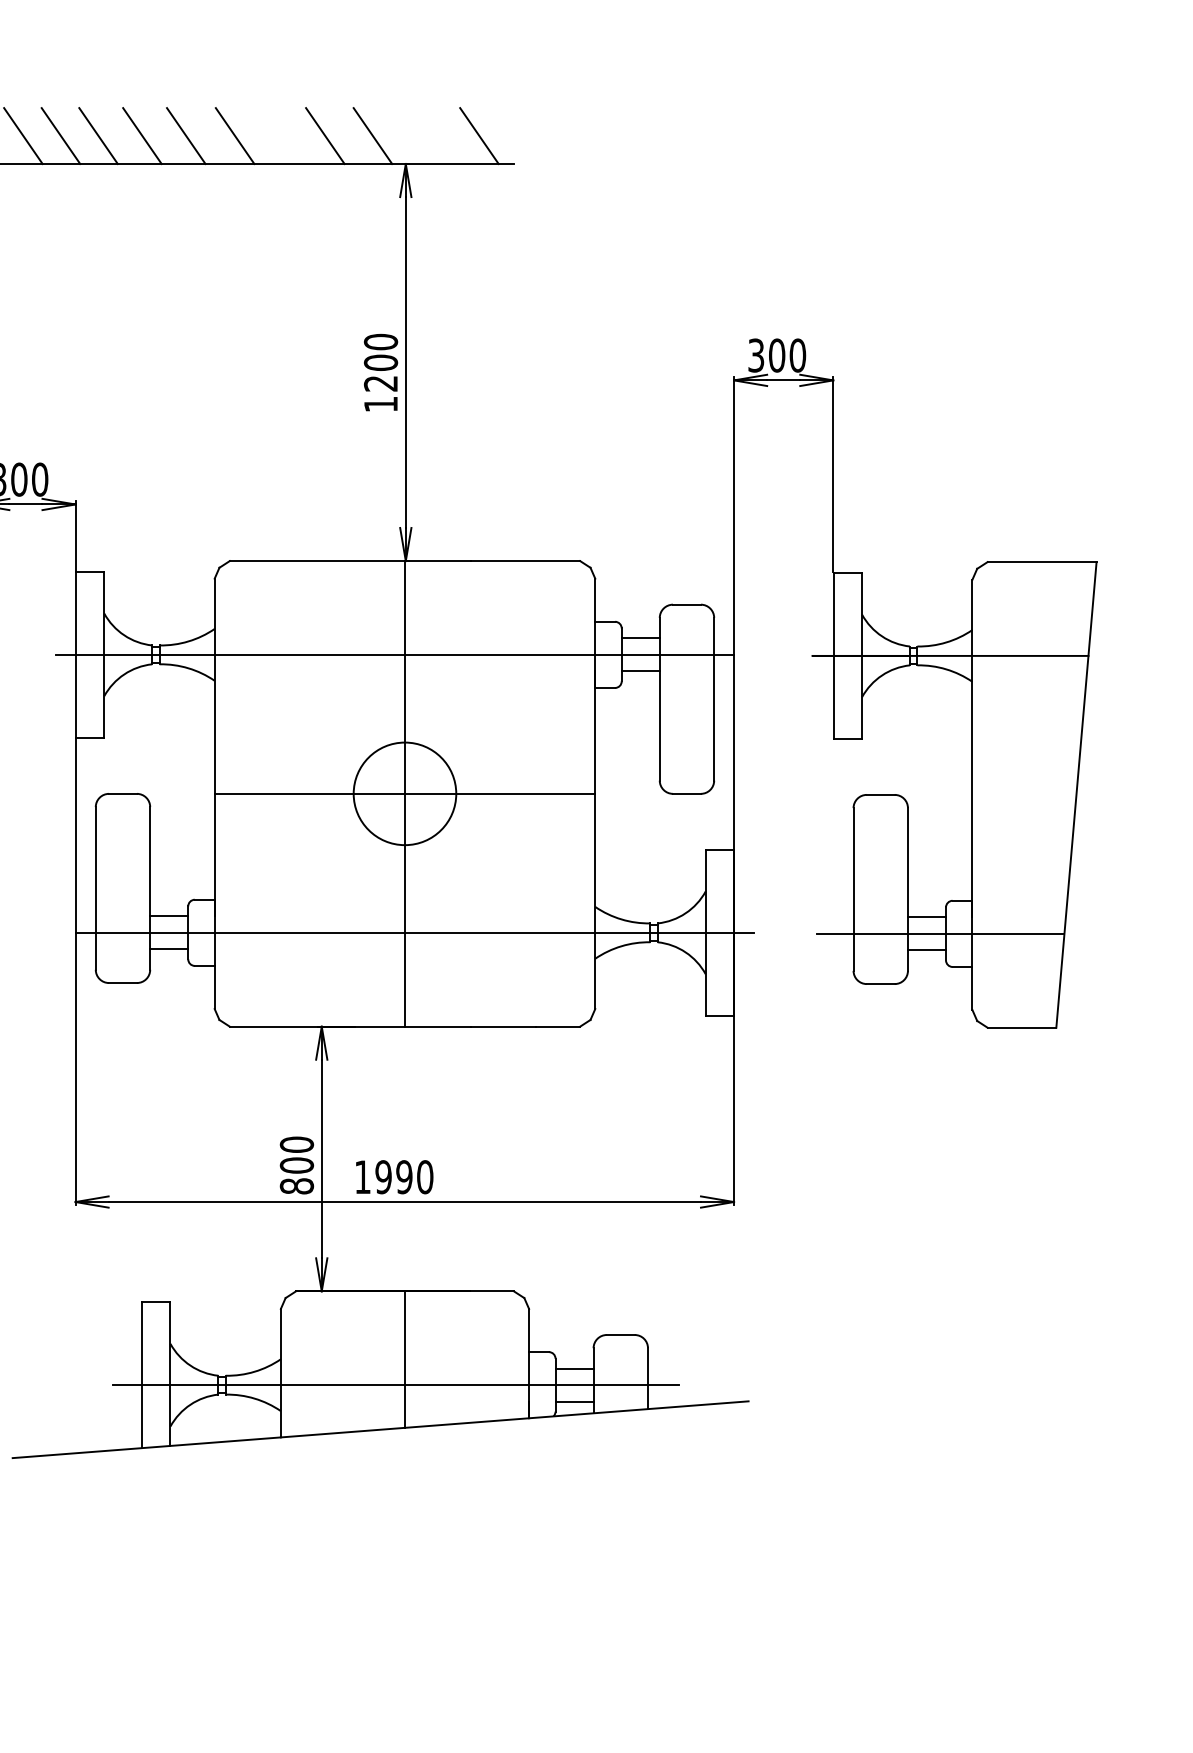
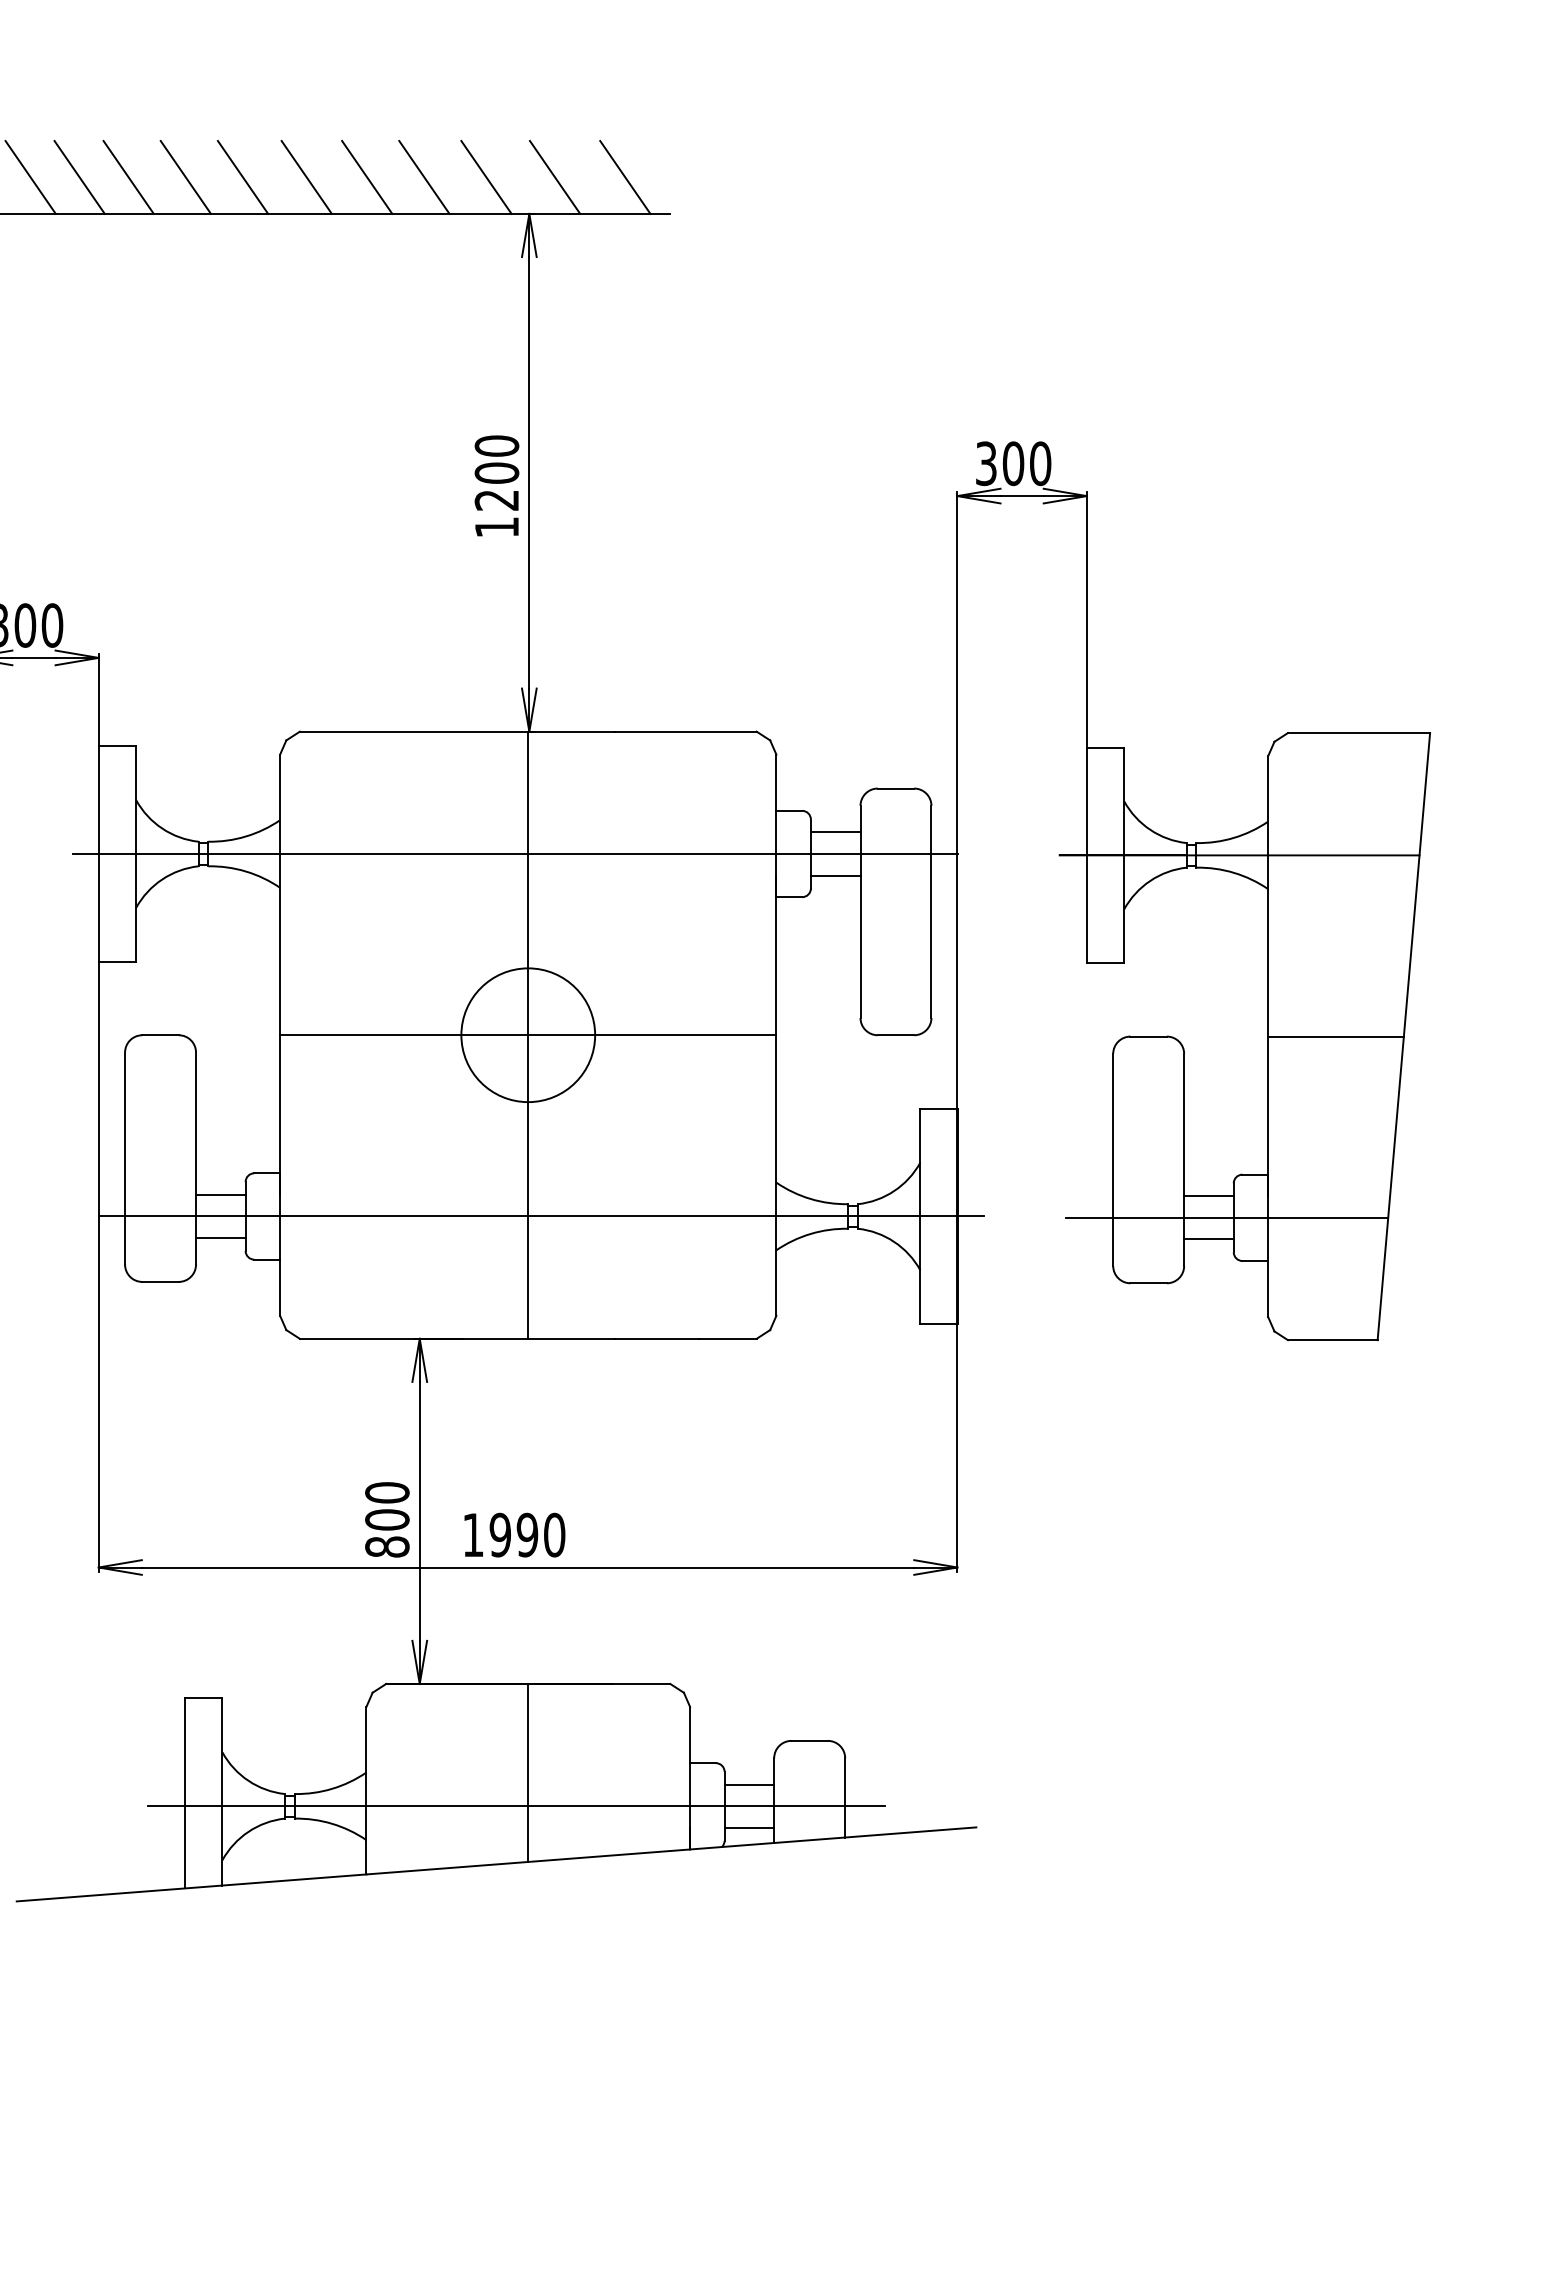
line: (281, 136) -> (367, 178), added
line: (425, 136) -> (555, 178), added
line: (1024, 794) -> (1336, 1036), added

